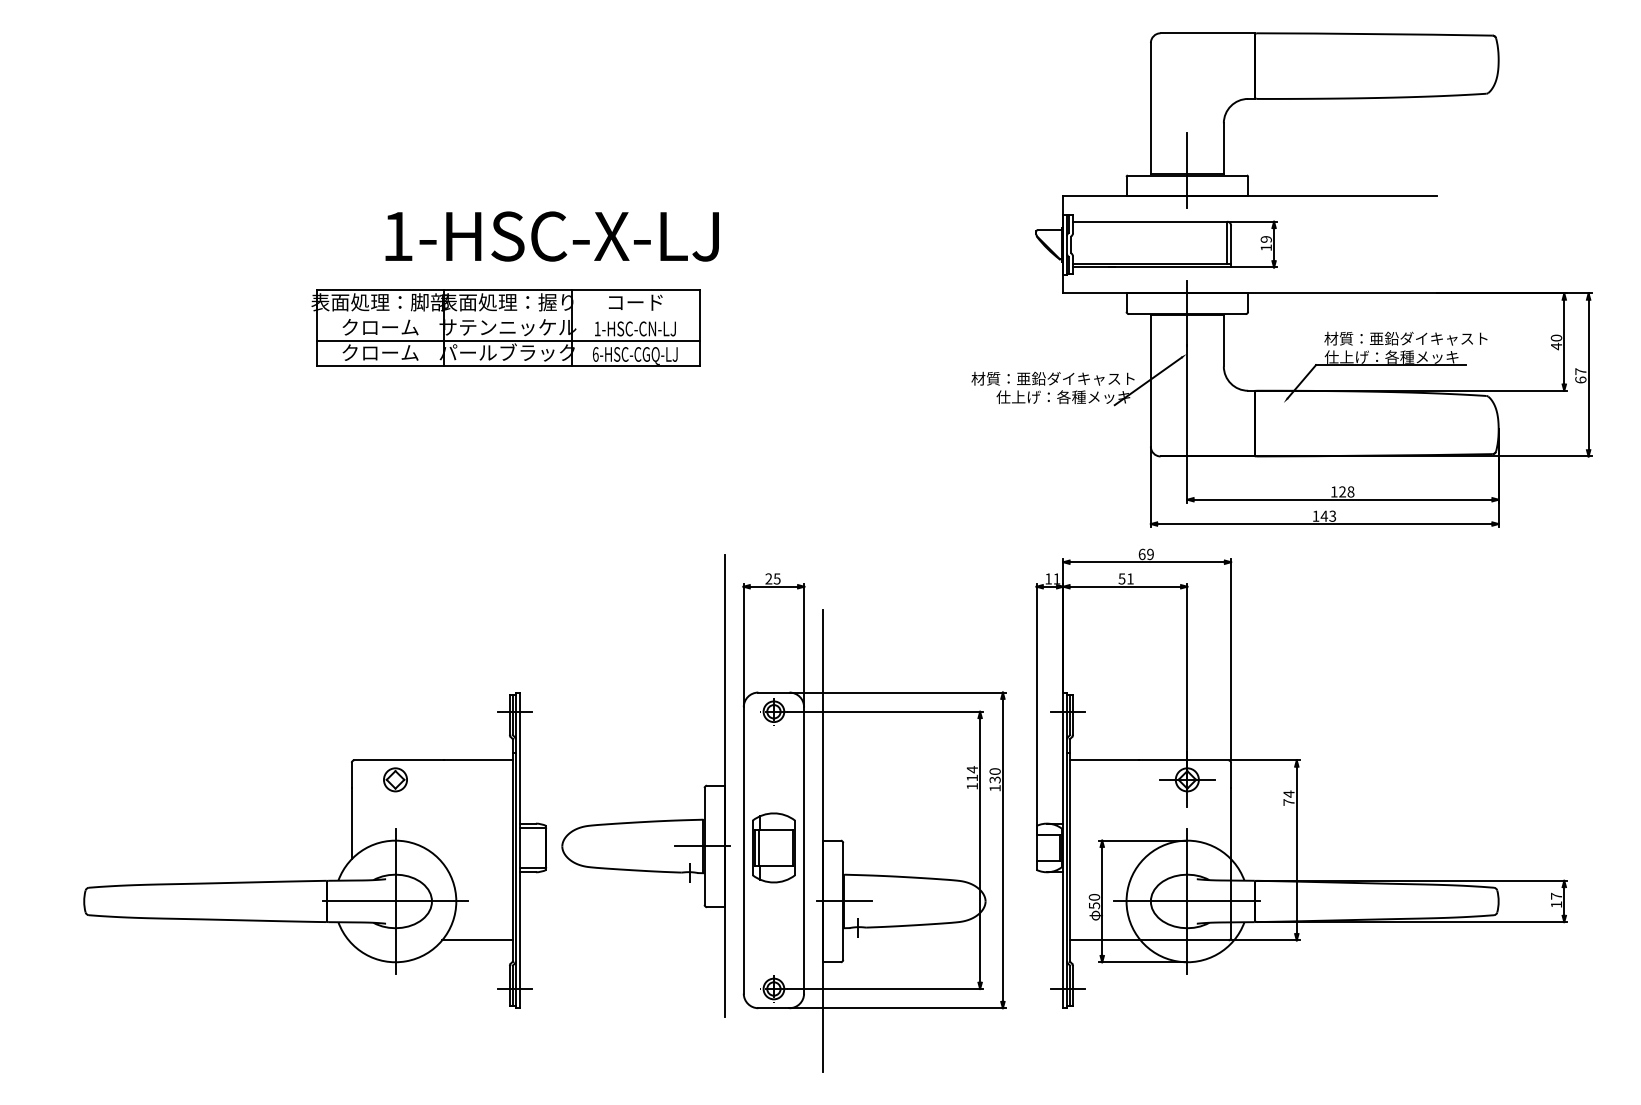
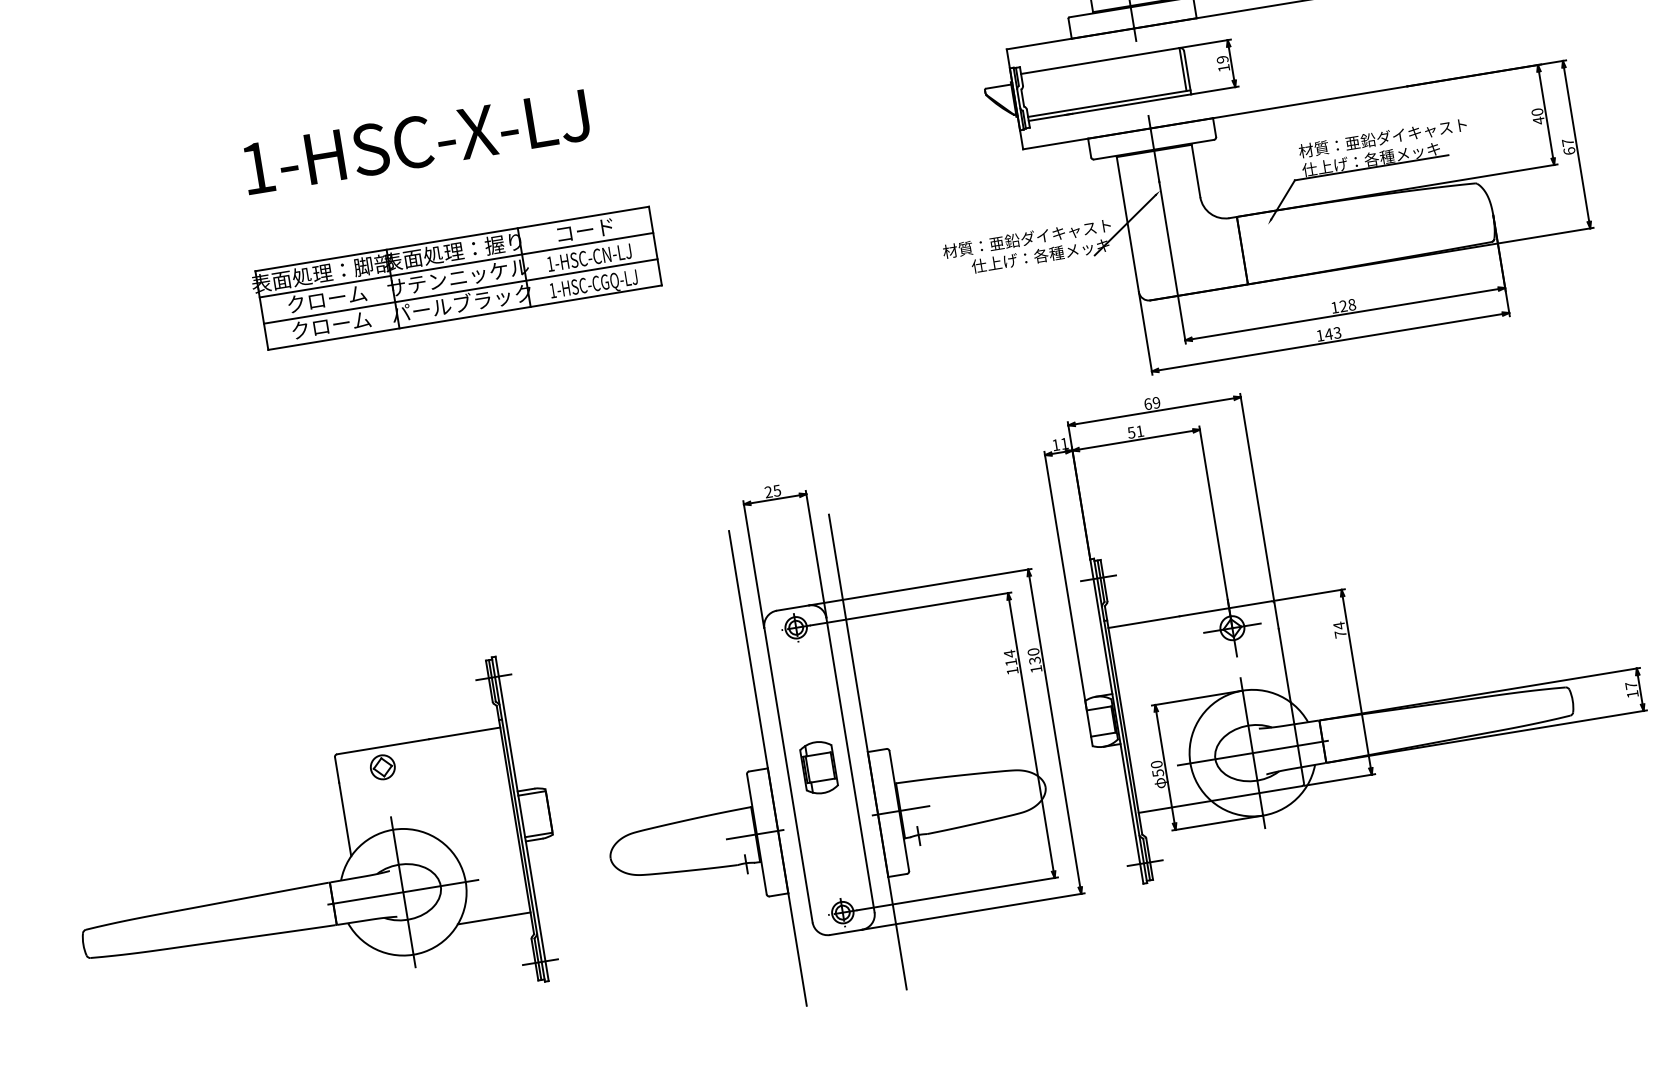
text: (551, 236) -> (415, 142), moved
line: (507, 315) -> (455, 265), added
text: (595, 354) -> (552, 290), 6-HSC-CGQ-LJ -> 1-HSC-CGQ-LJ
part: (648, 820) -> (694, 817), moved
part: (773, 847) -> (818, 767), size x0.71
part: (314, 880) -> (316, 884), moved

